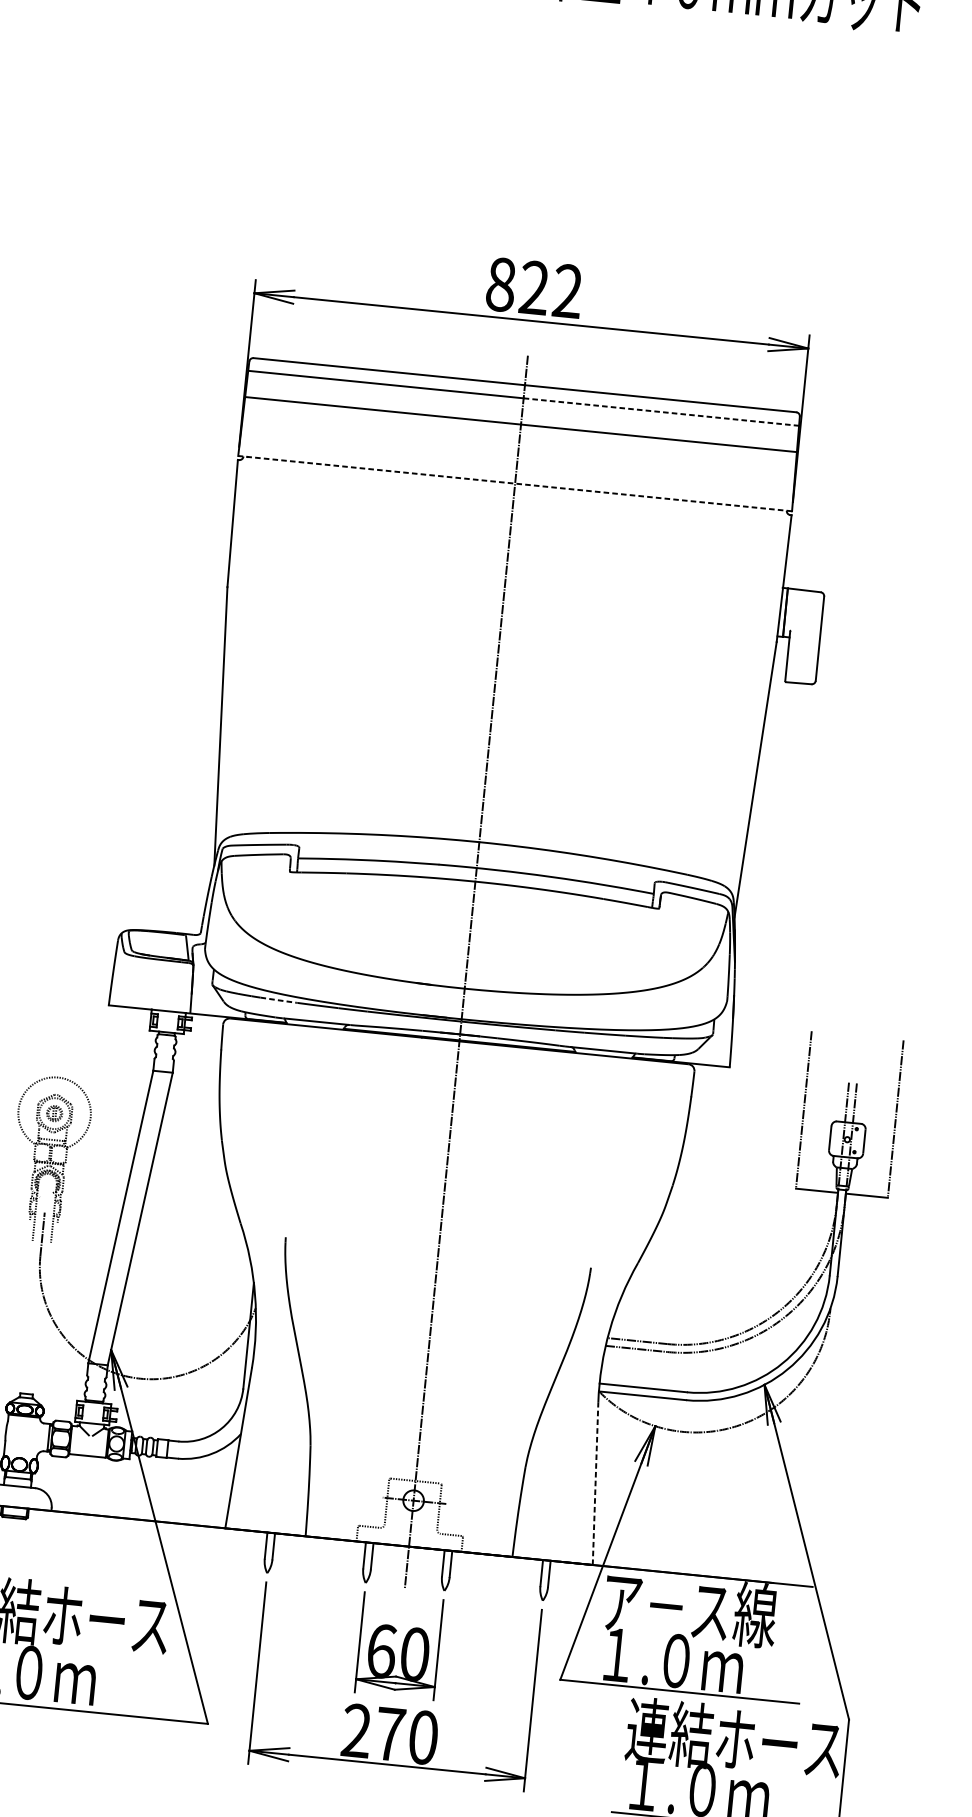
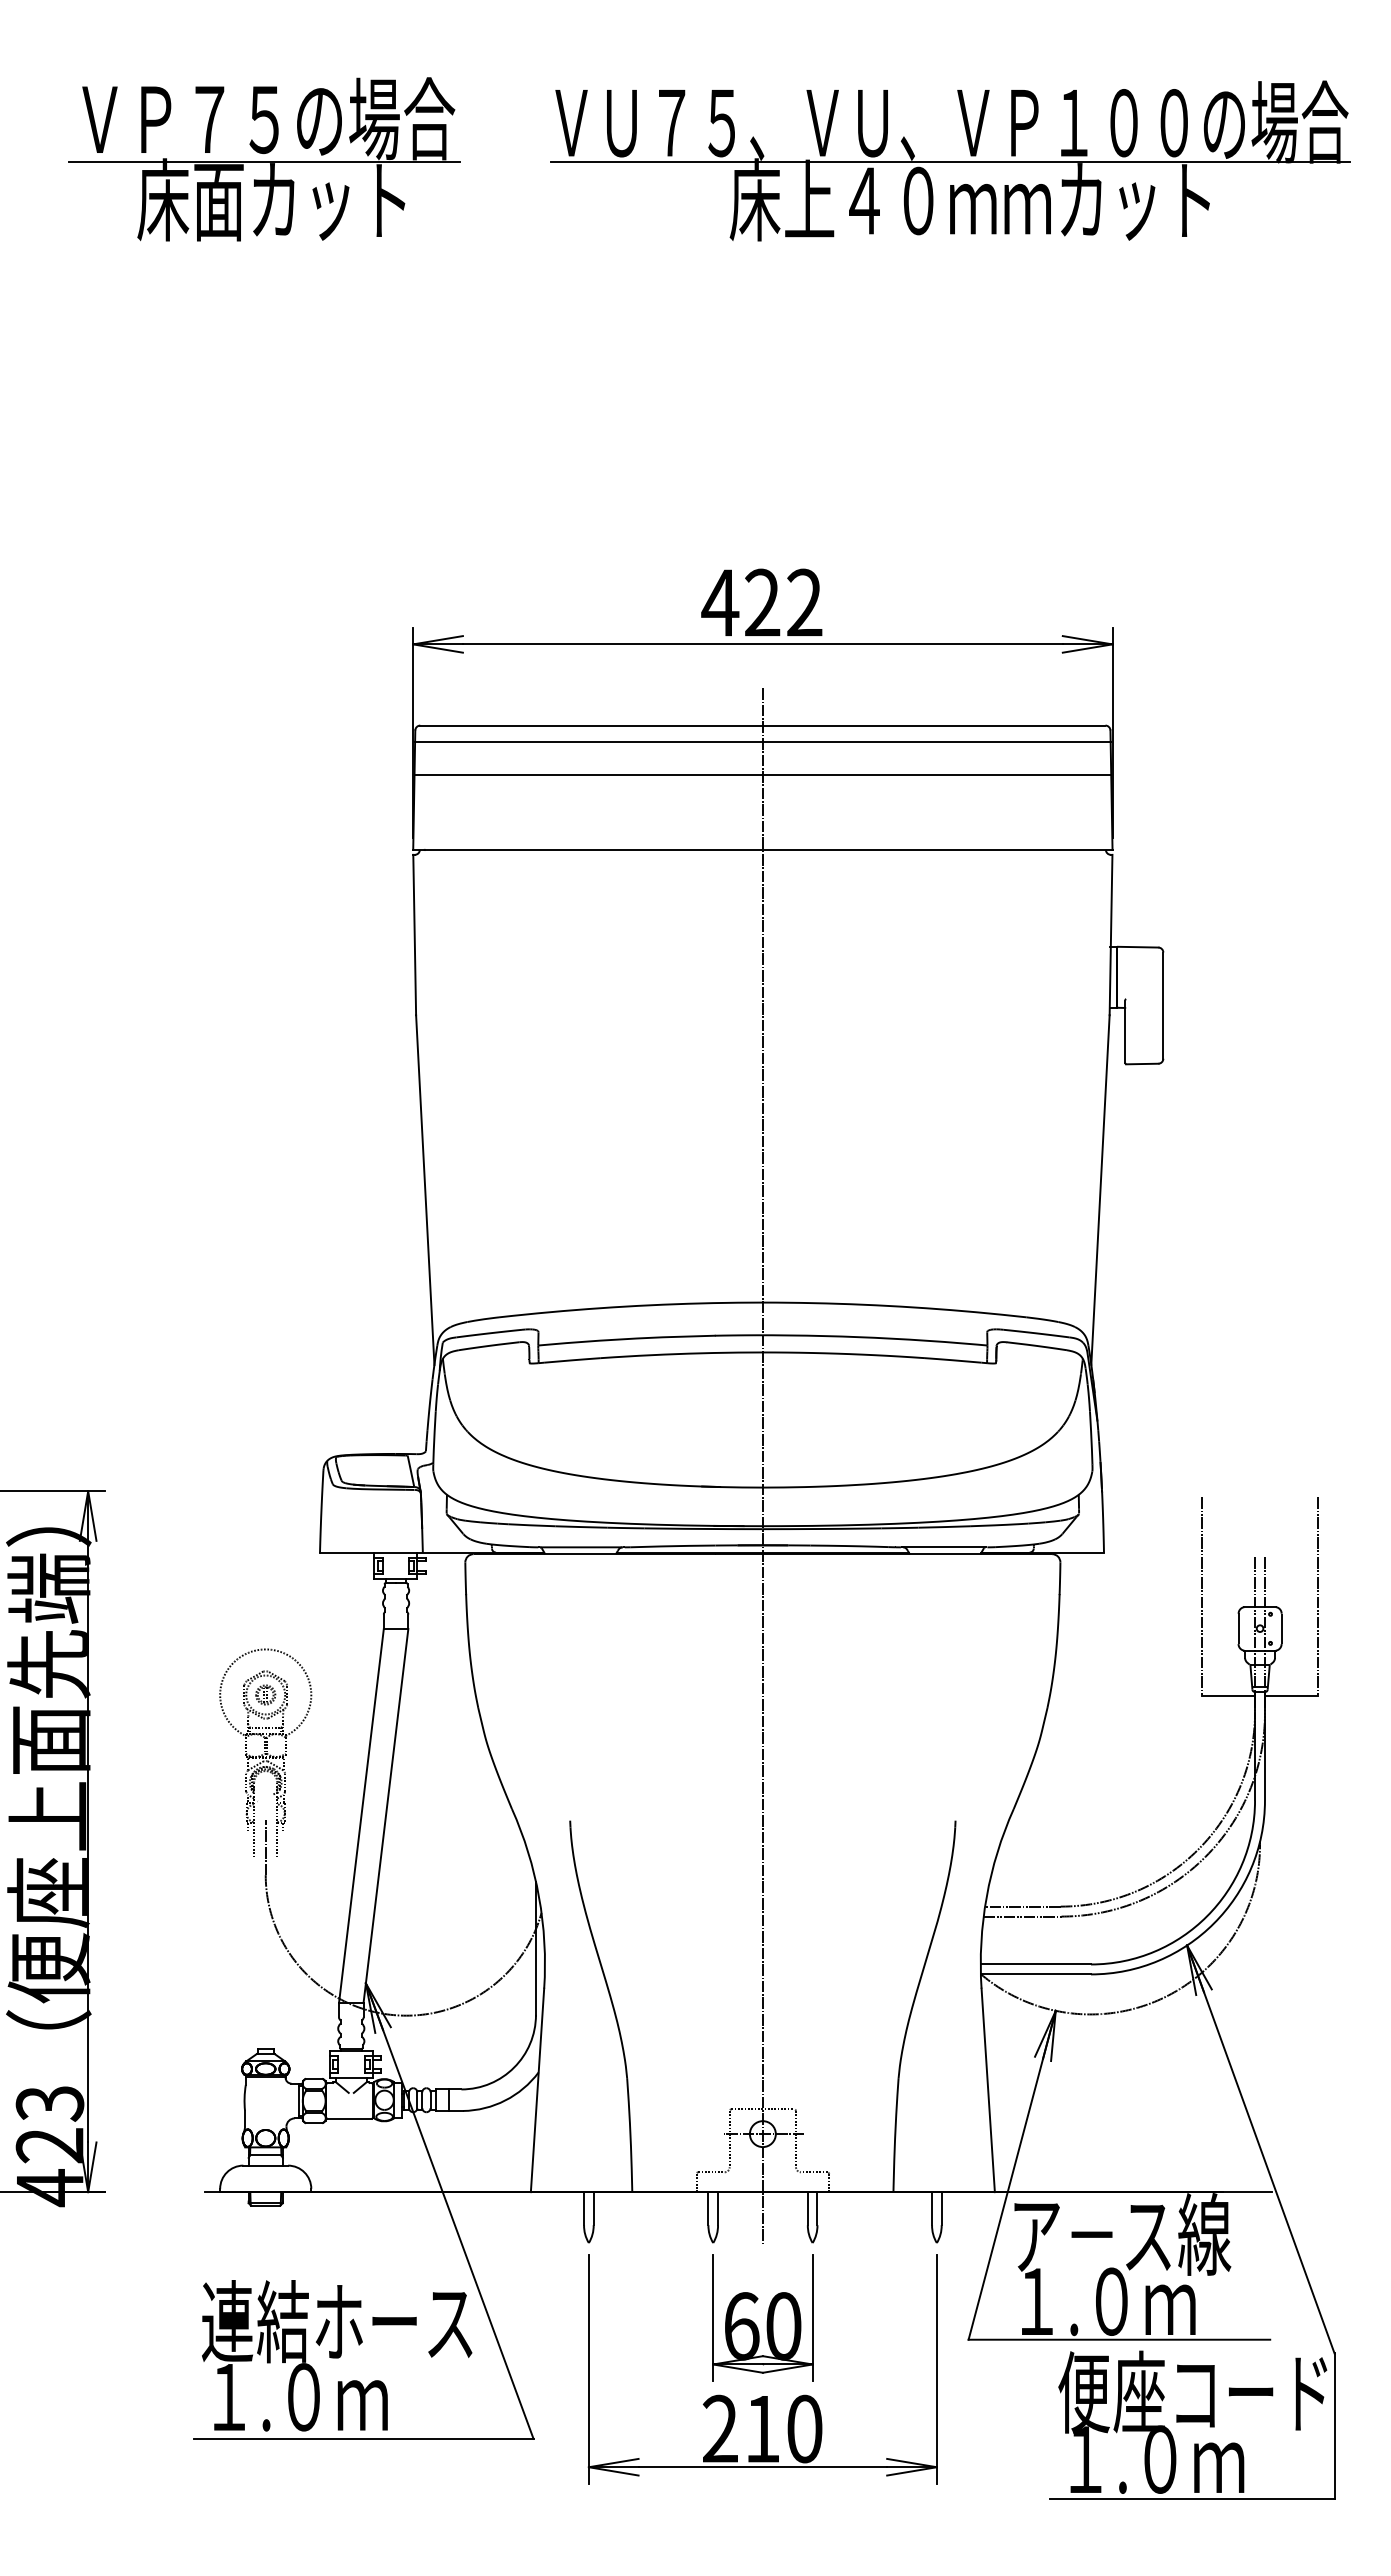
text: (501, 284) -> (720, 602), 822 -> 422
line: (661, 412) -> (936, 742), dashed -> solid
line: (514, 483) -> (762, 849), dashed -> solid
line: (279, 1000) -> (532, 1525), dashed -> solid
line: (595, 1484) -> (988, 2090), dashed -> solid
text: (389, 1734) -> (762, 2429), 270 -> 210
text: (734, 1738) -> (1193, 2391), 連結ホース -> 便座コード

